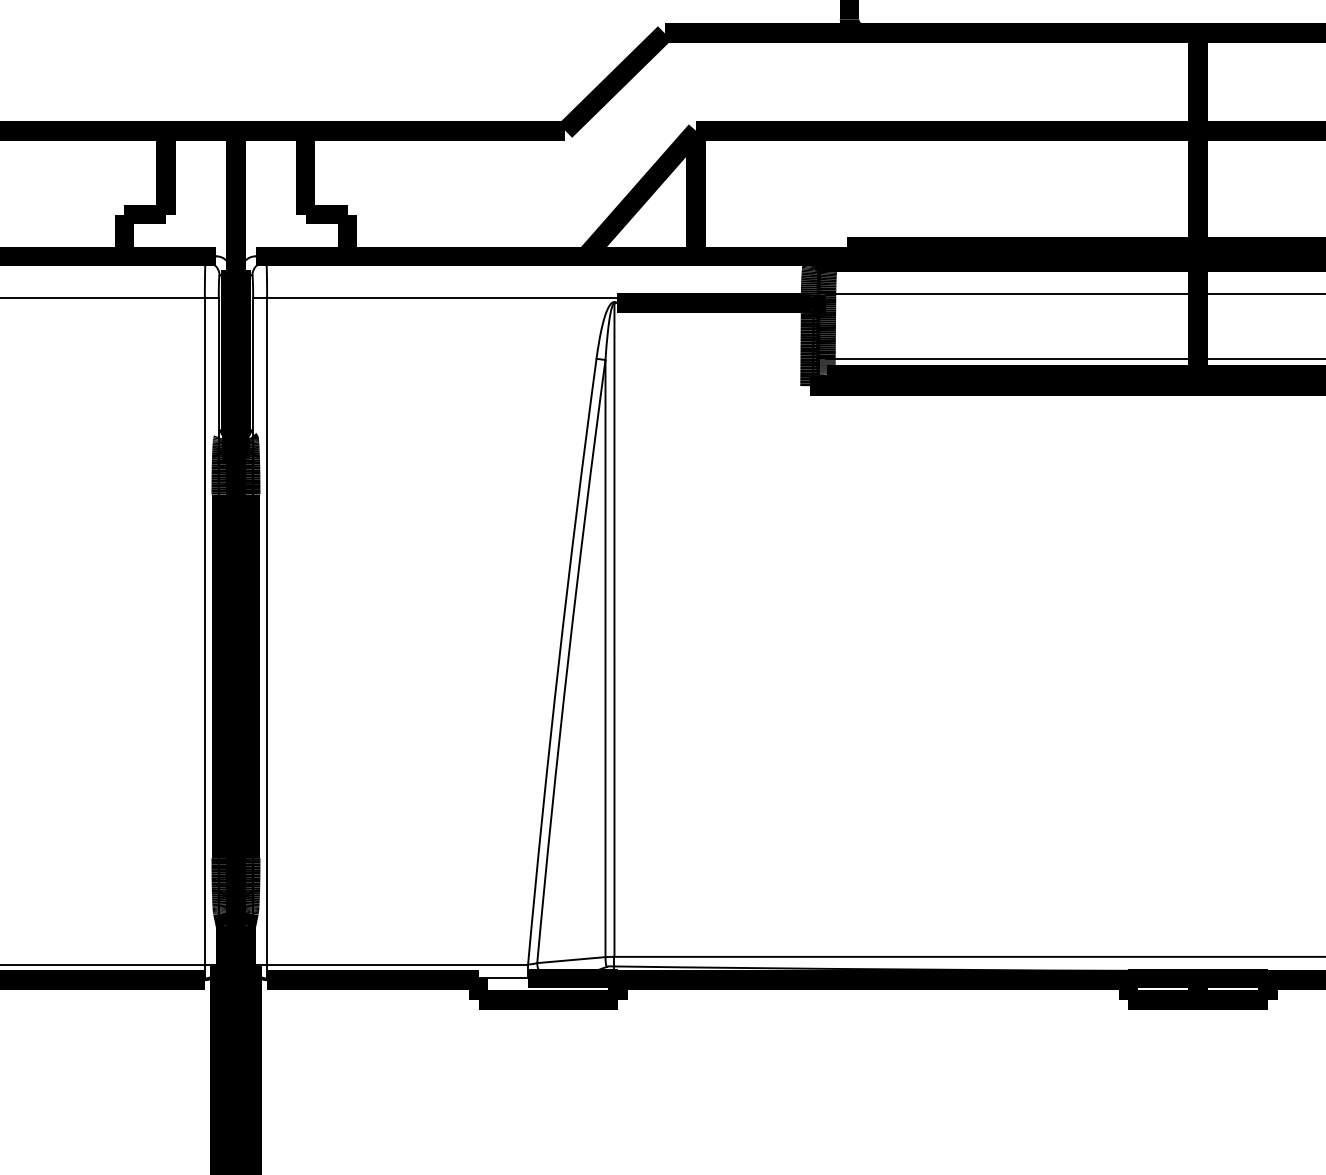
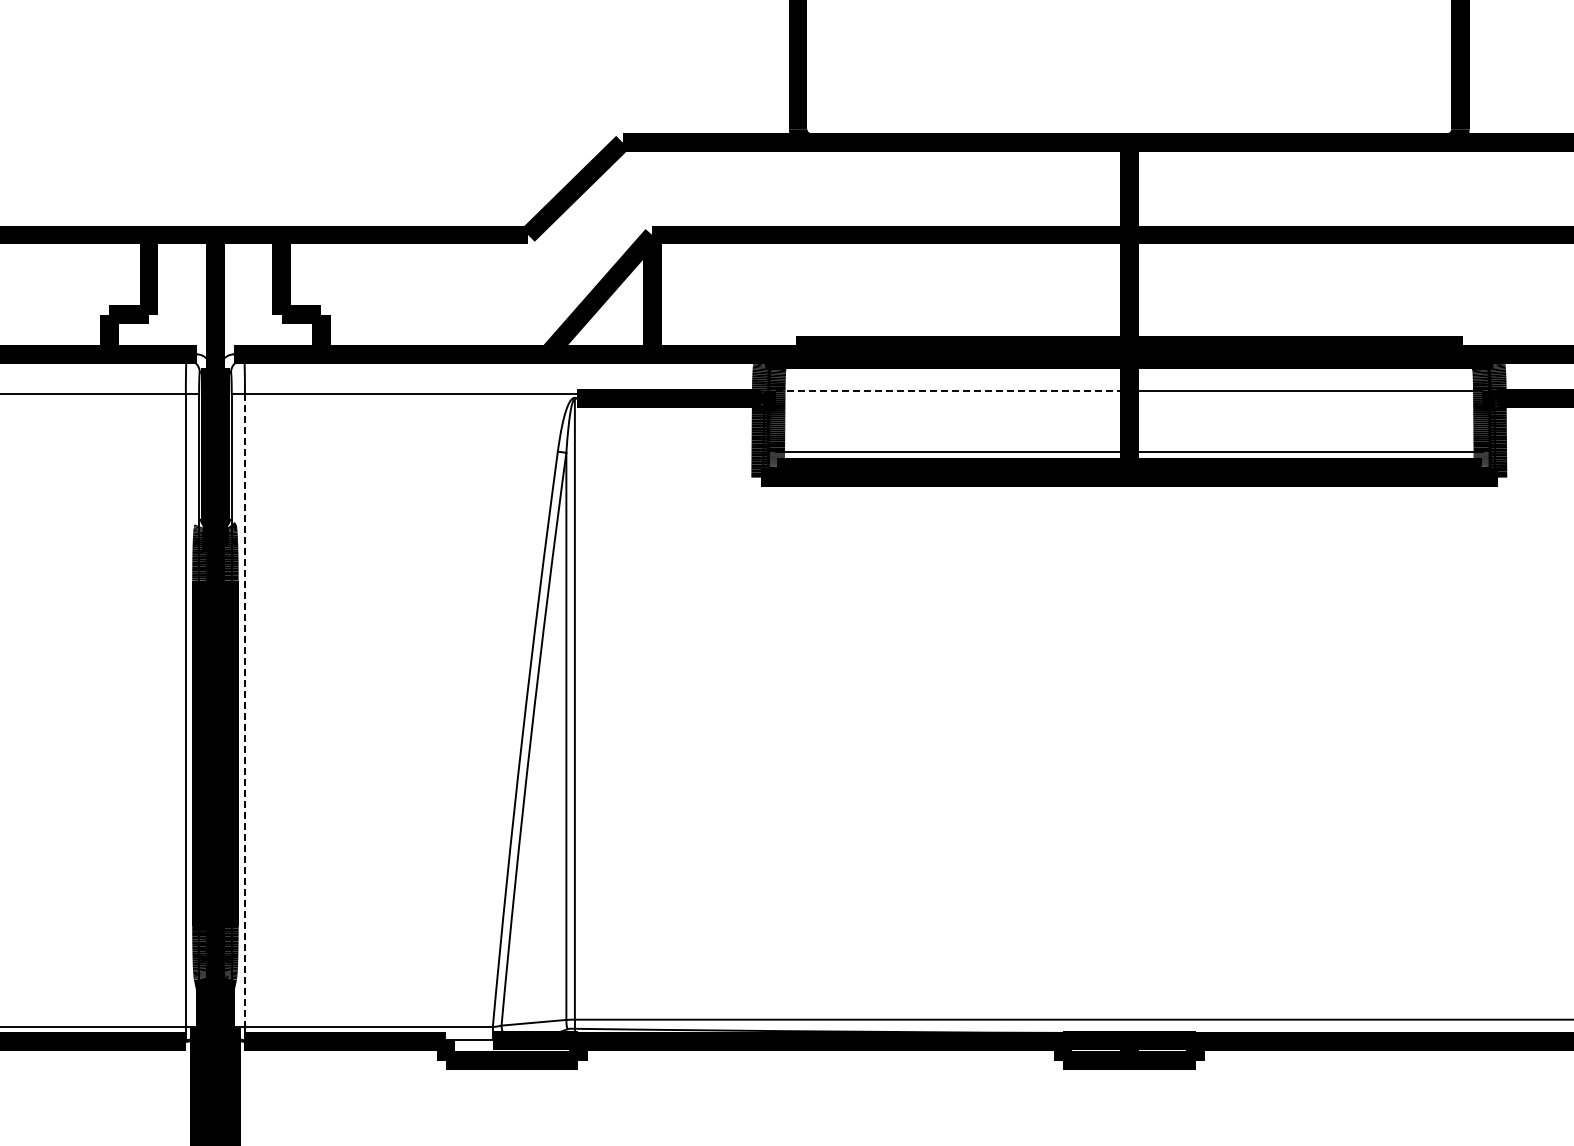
line: (1012, 294) -> (952, 390), solid -> dashed
line: (266, 631) -> (244, 710), solid -> dashed

